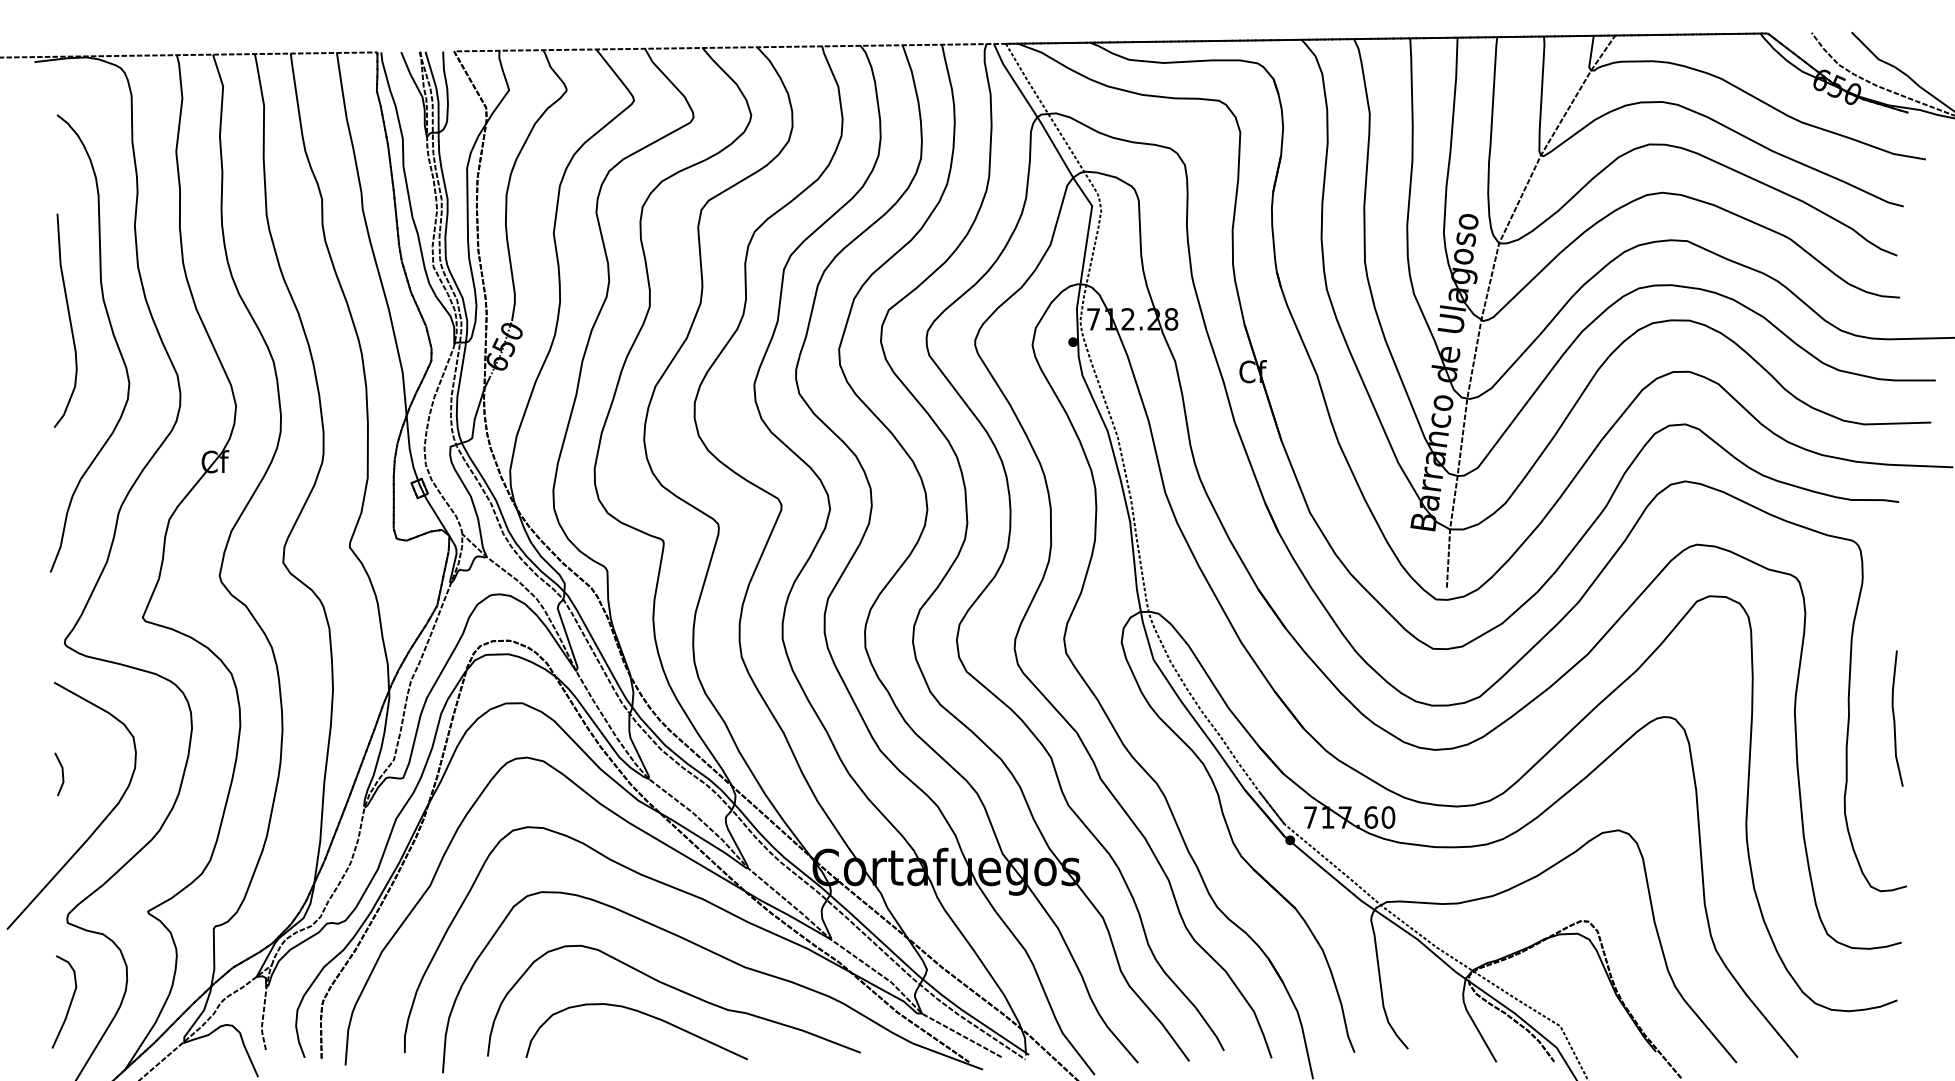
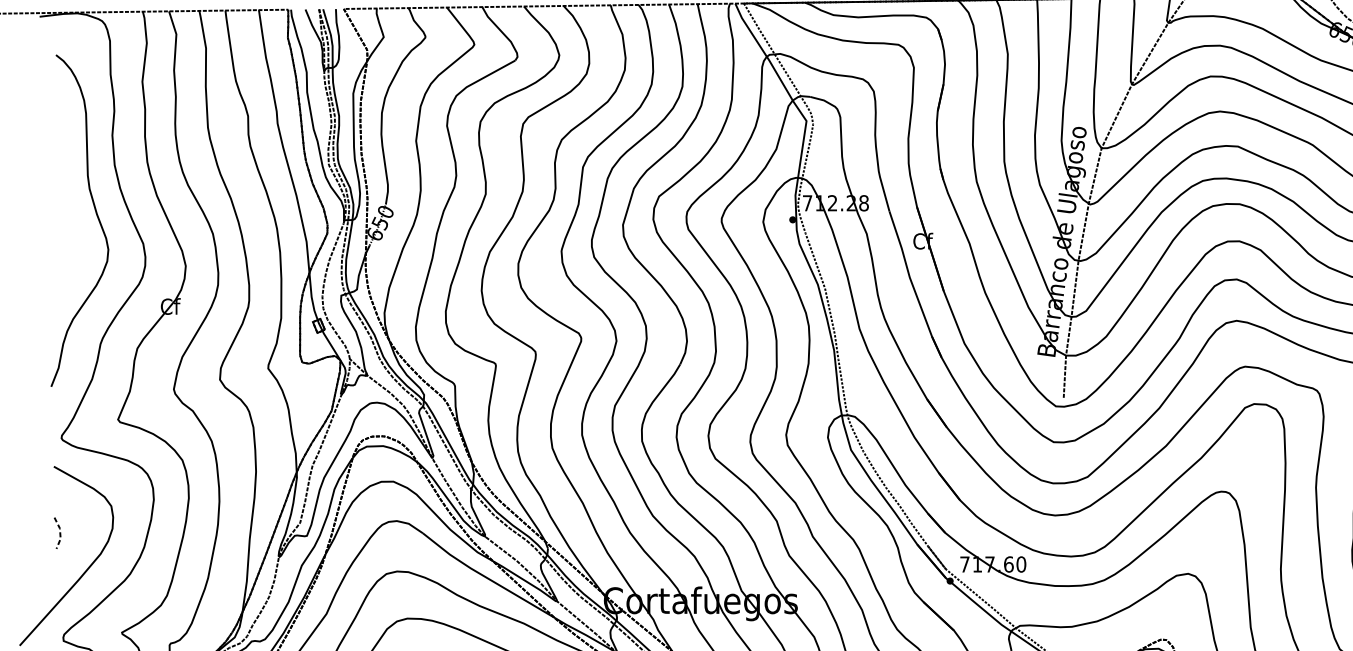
curve: (69, 320) -> (65, 204), removed
line: (62, 774) -> (59, 533), solid -> dashed

